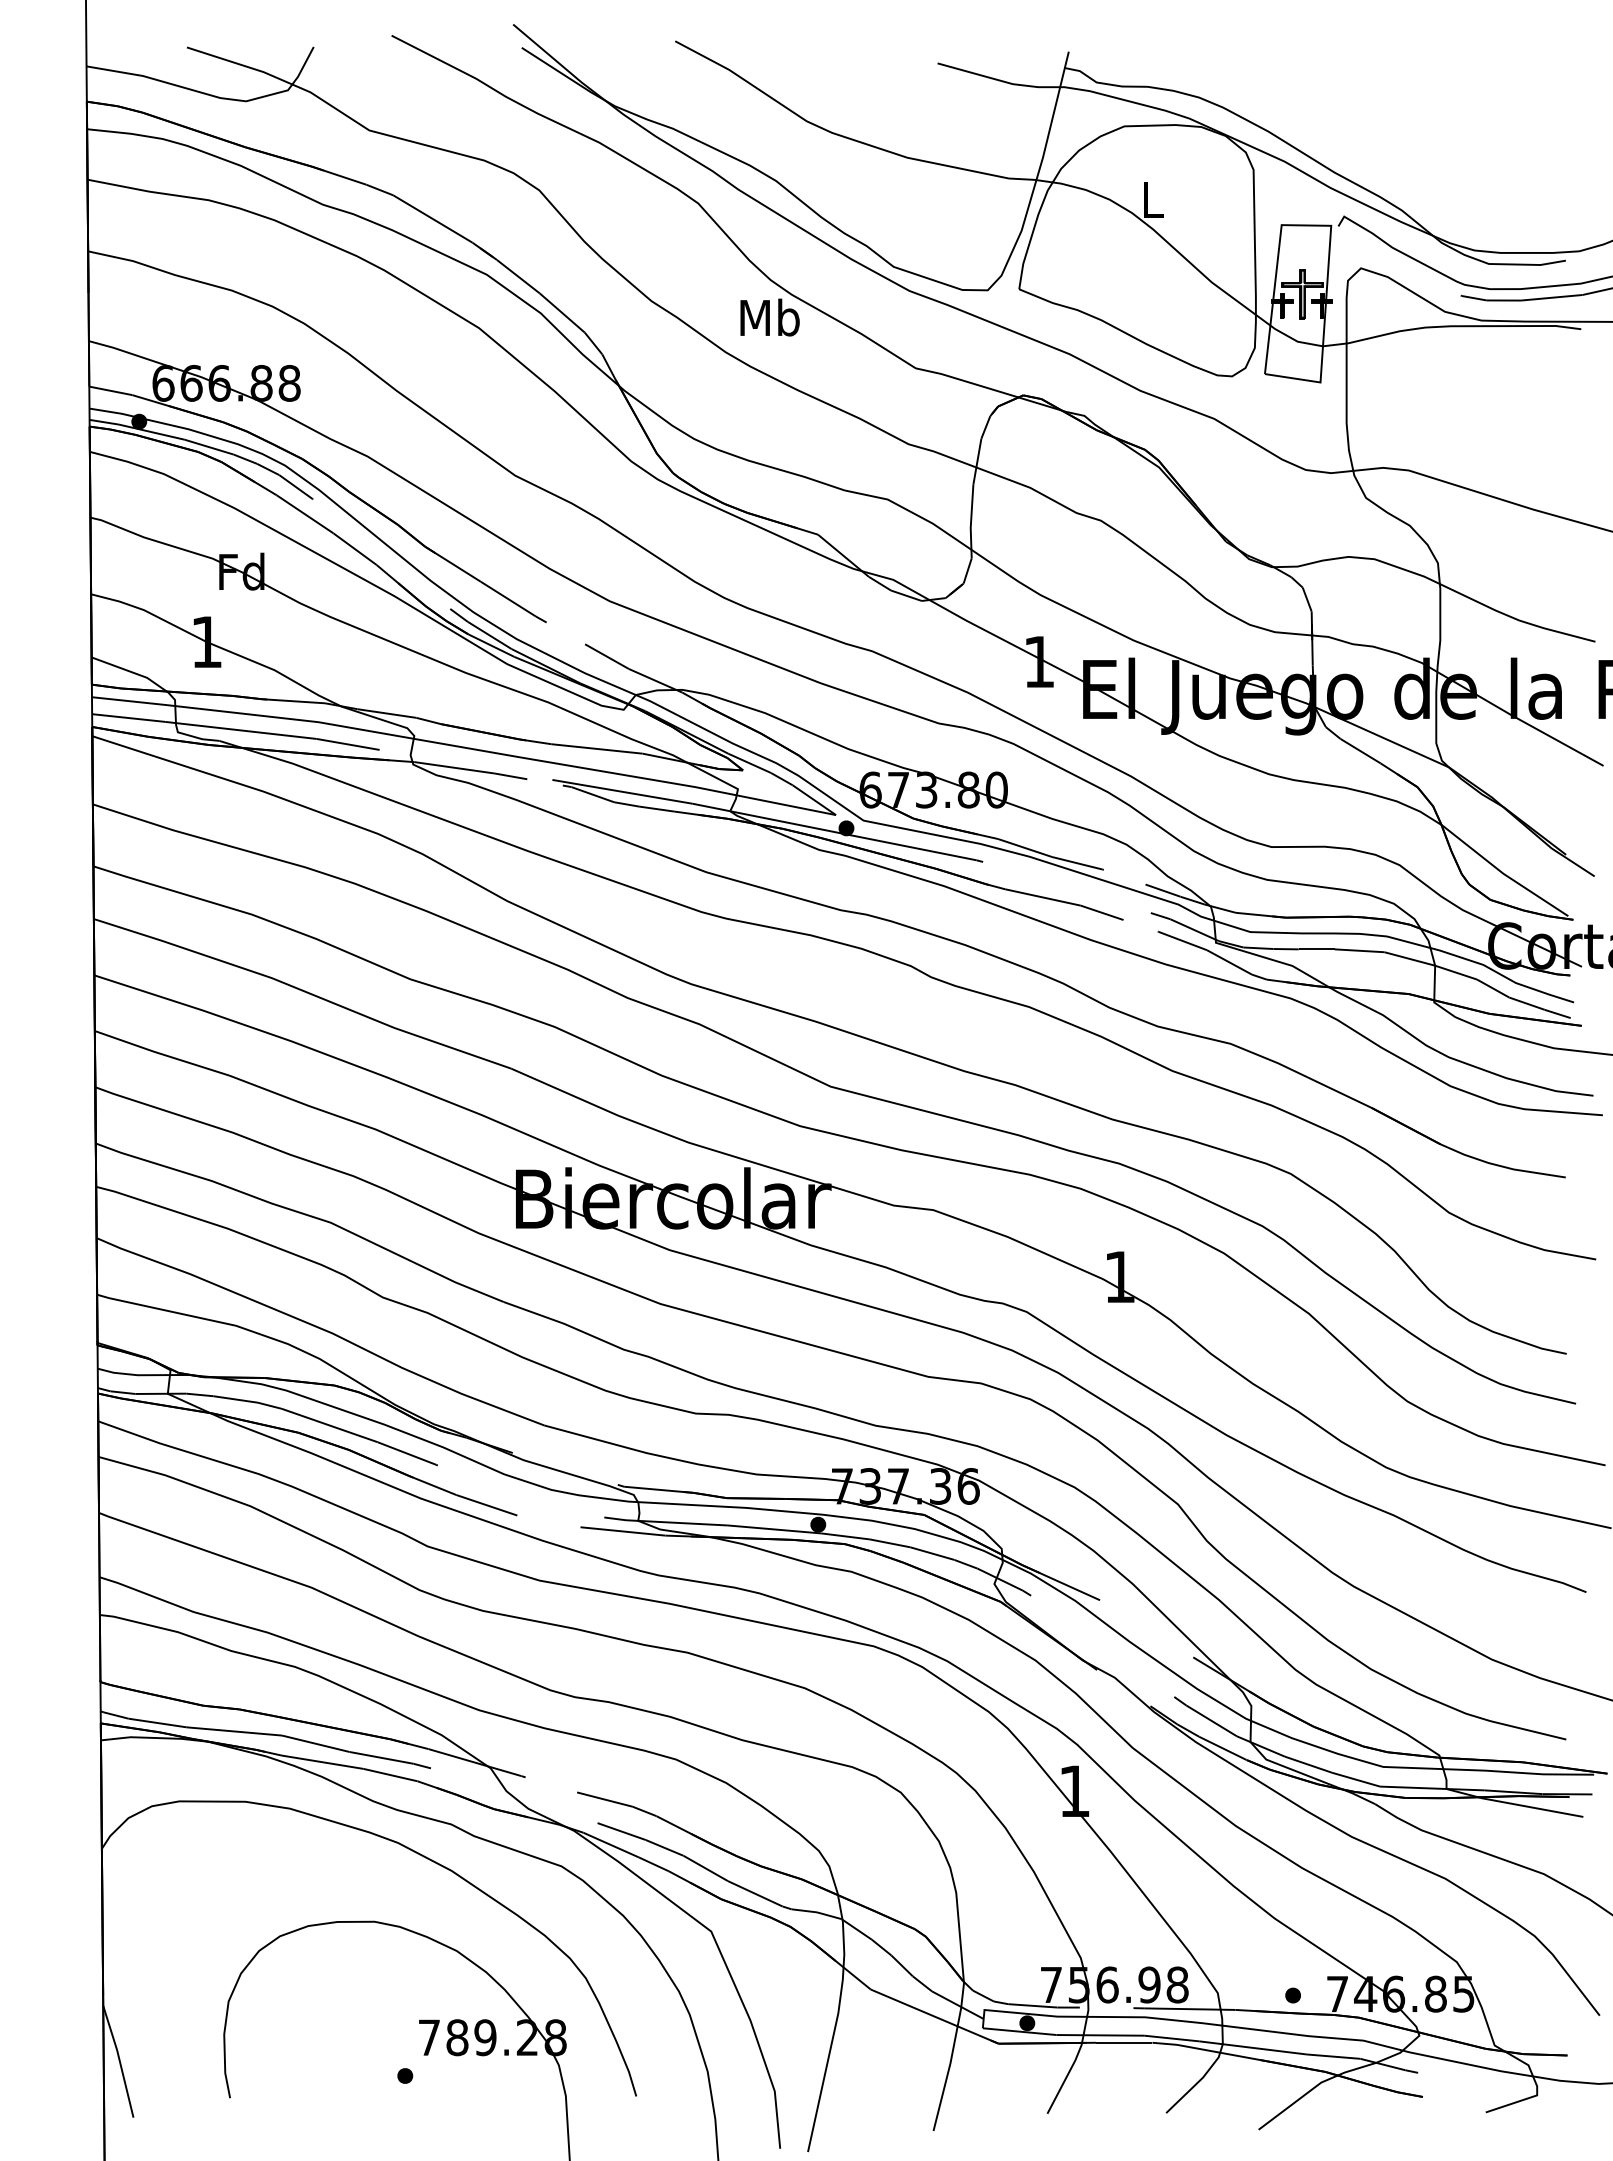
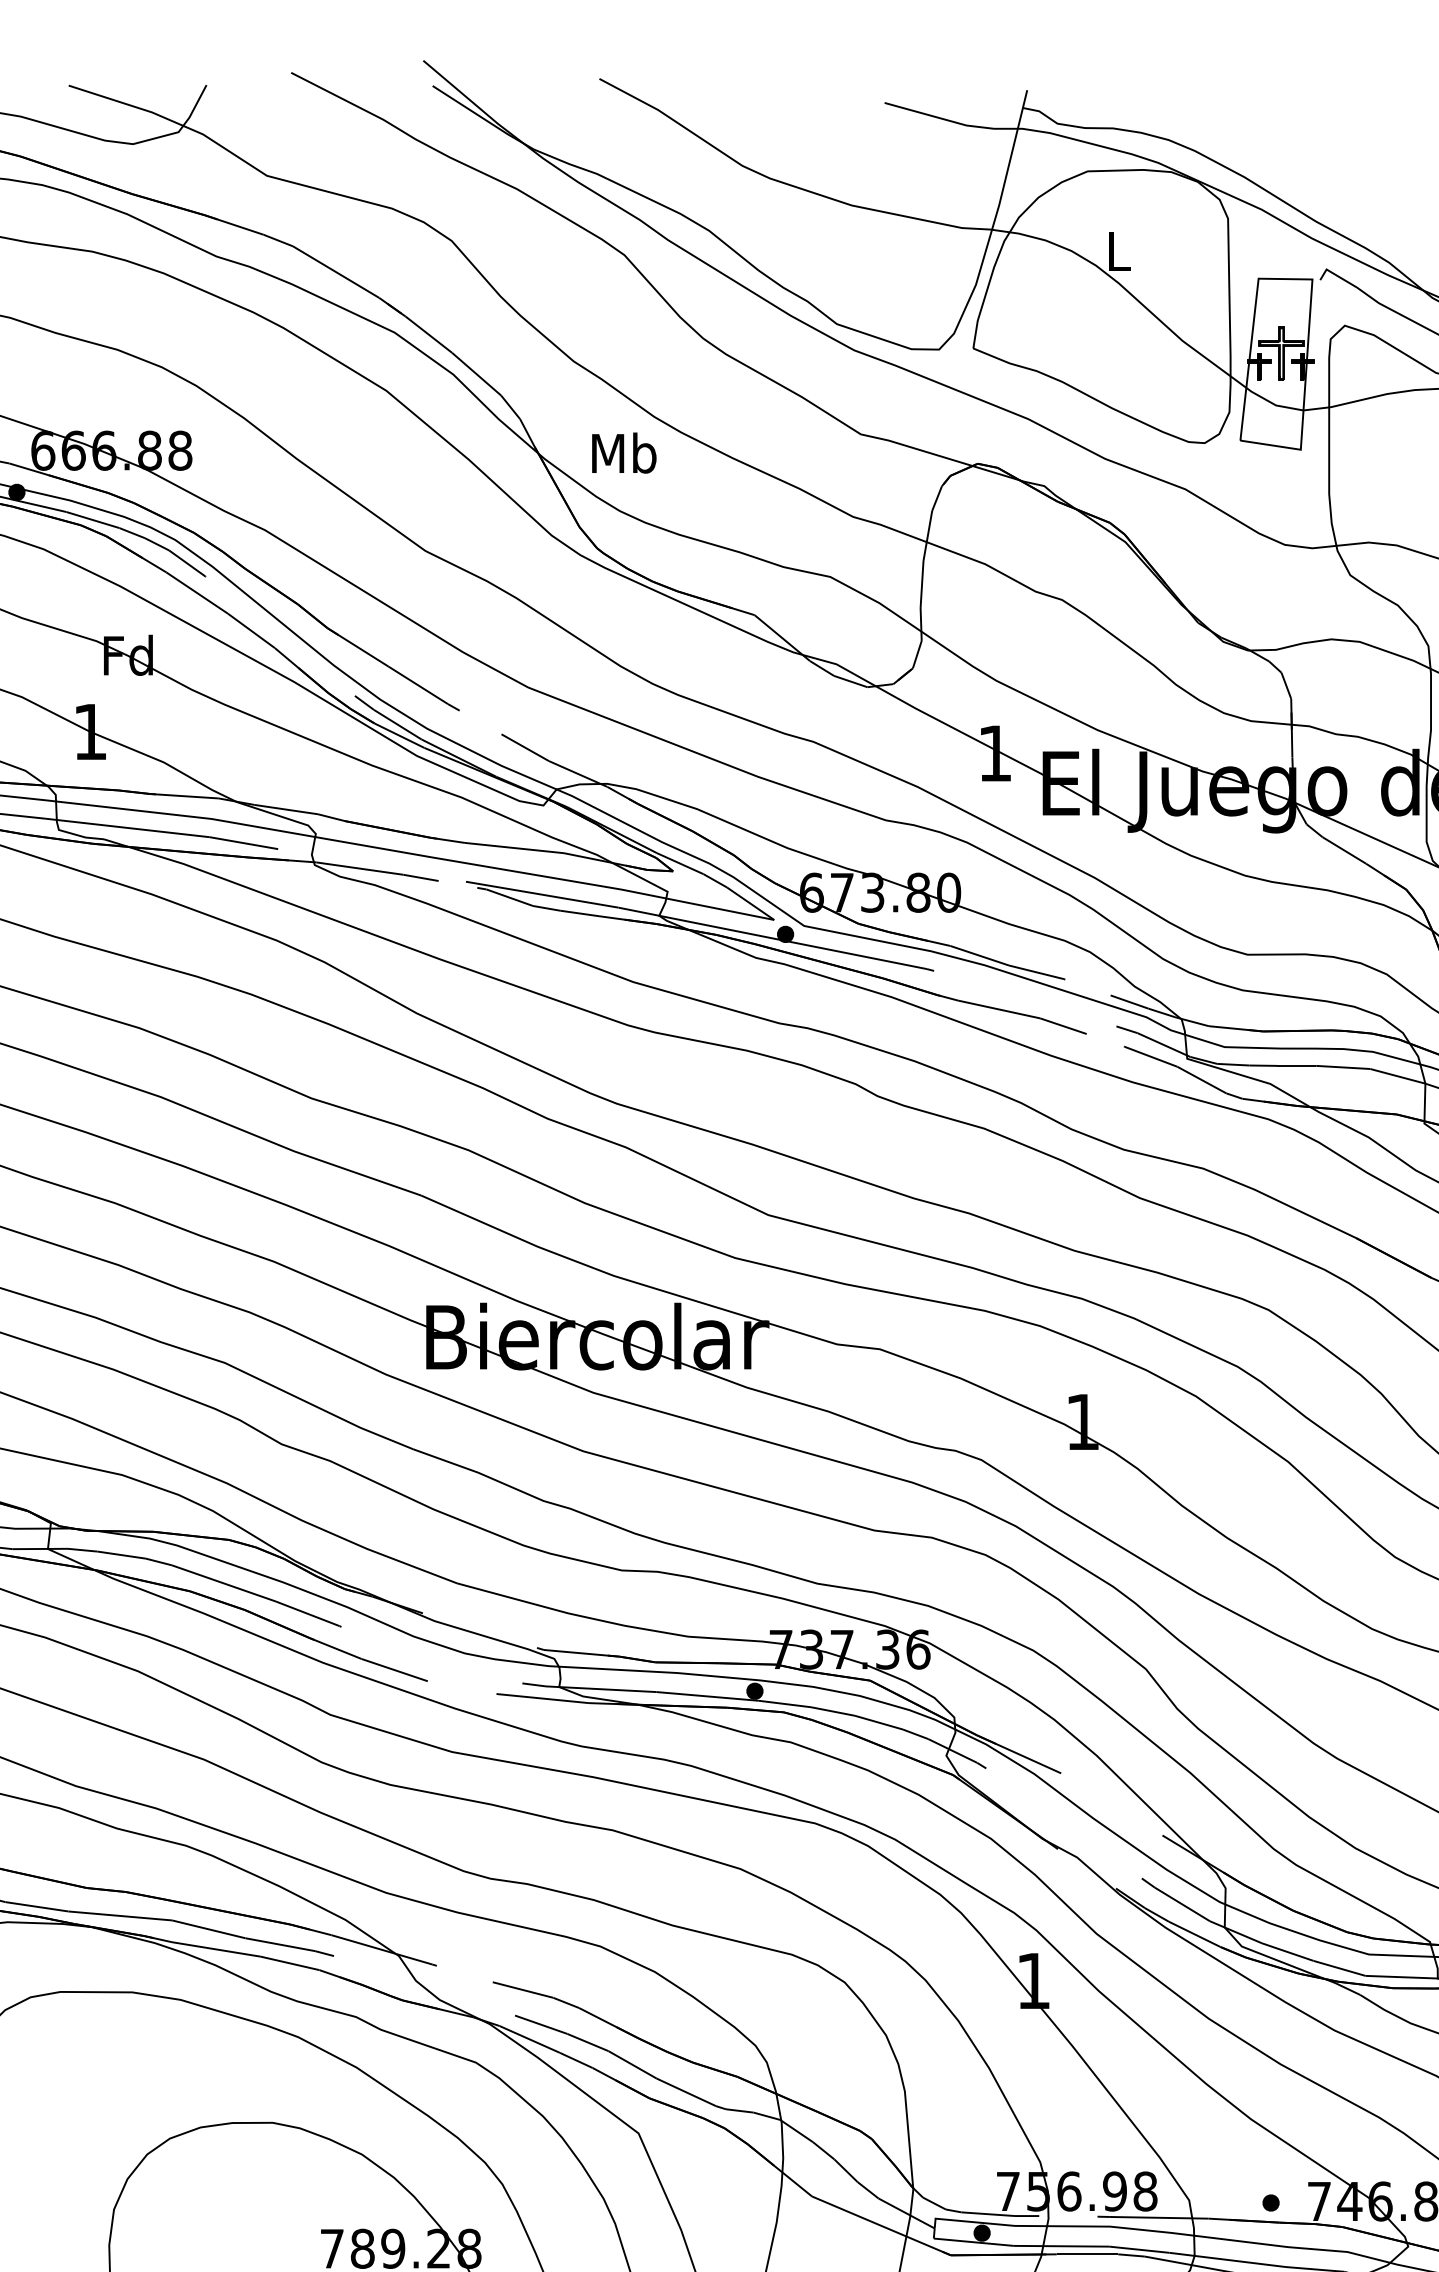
text: (769, 317) -> (623, 453), moved

